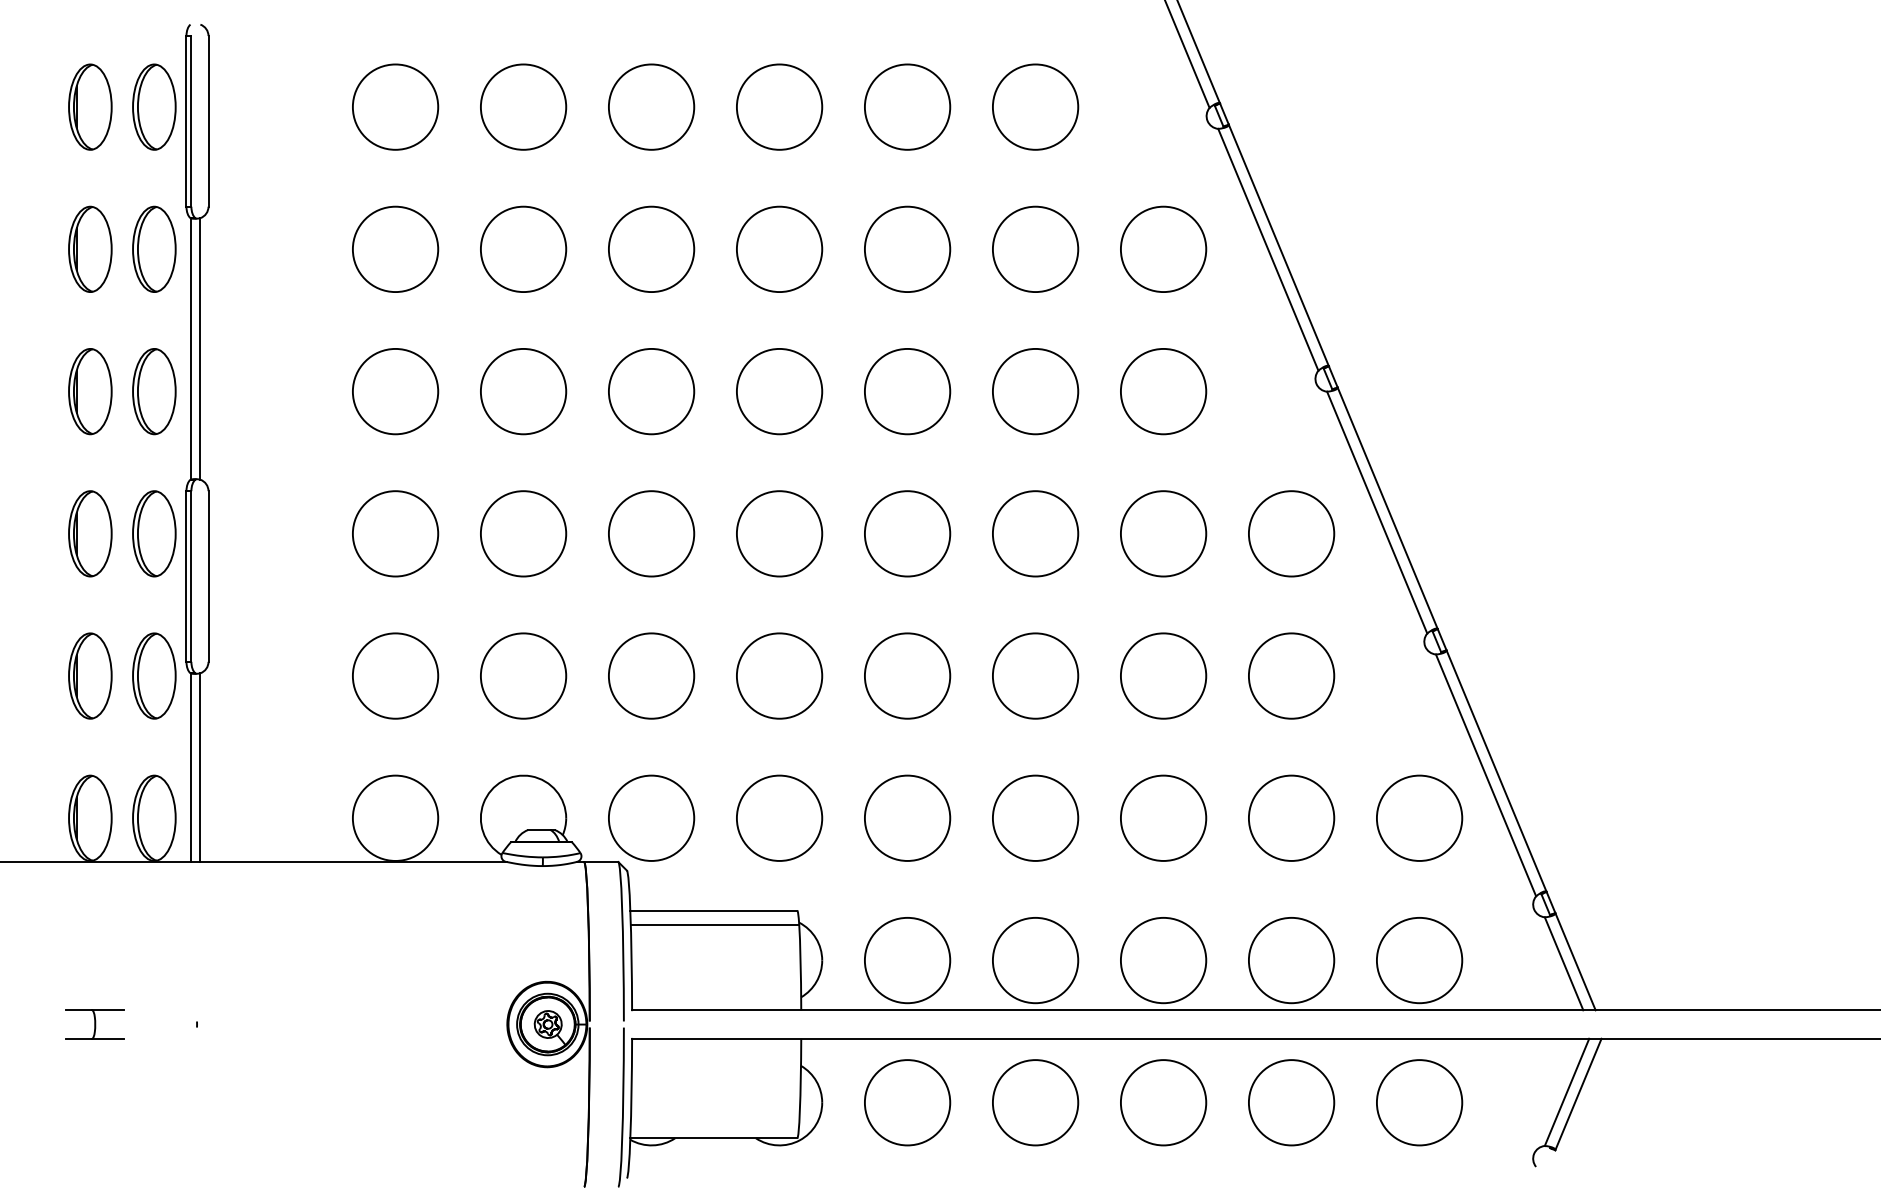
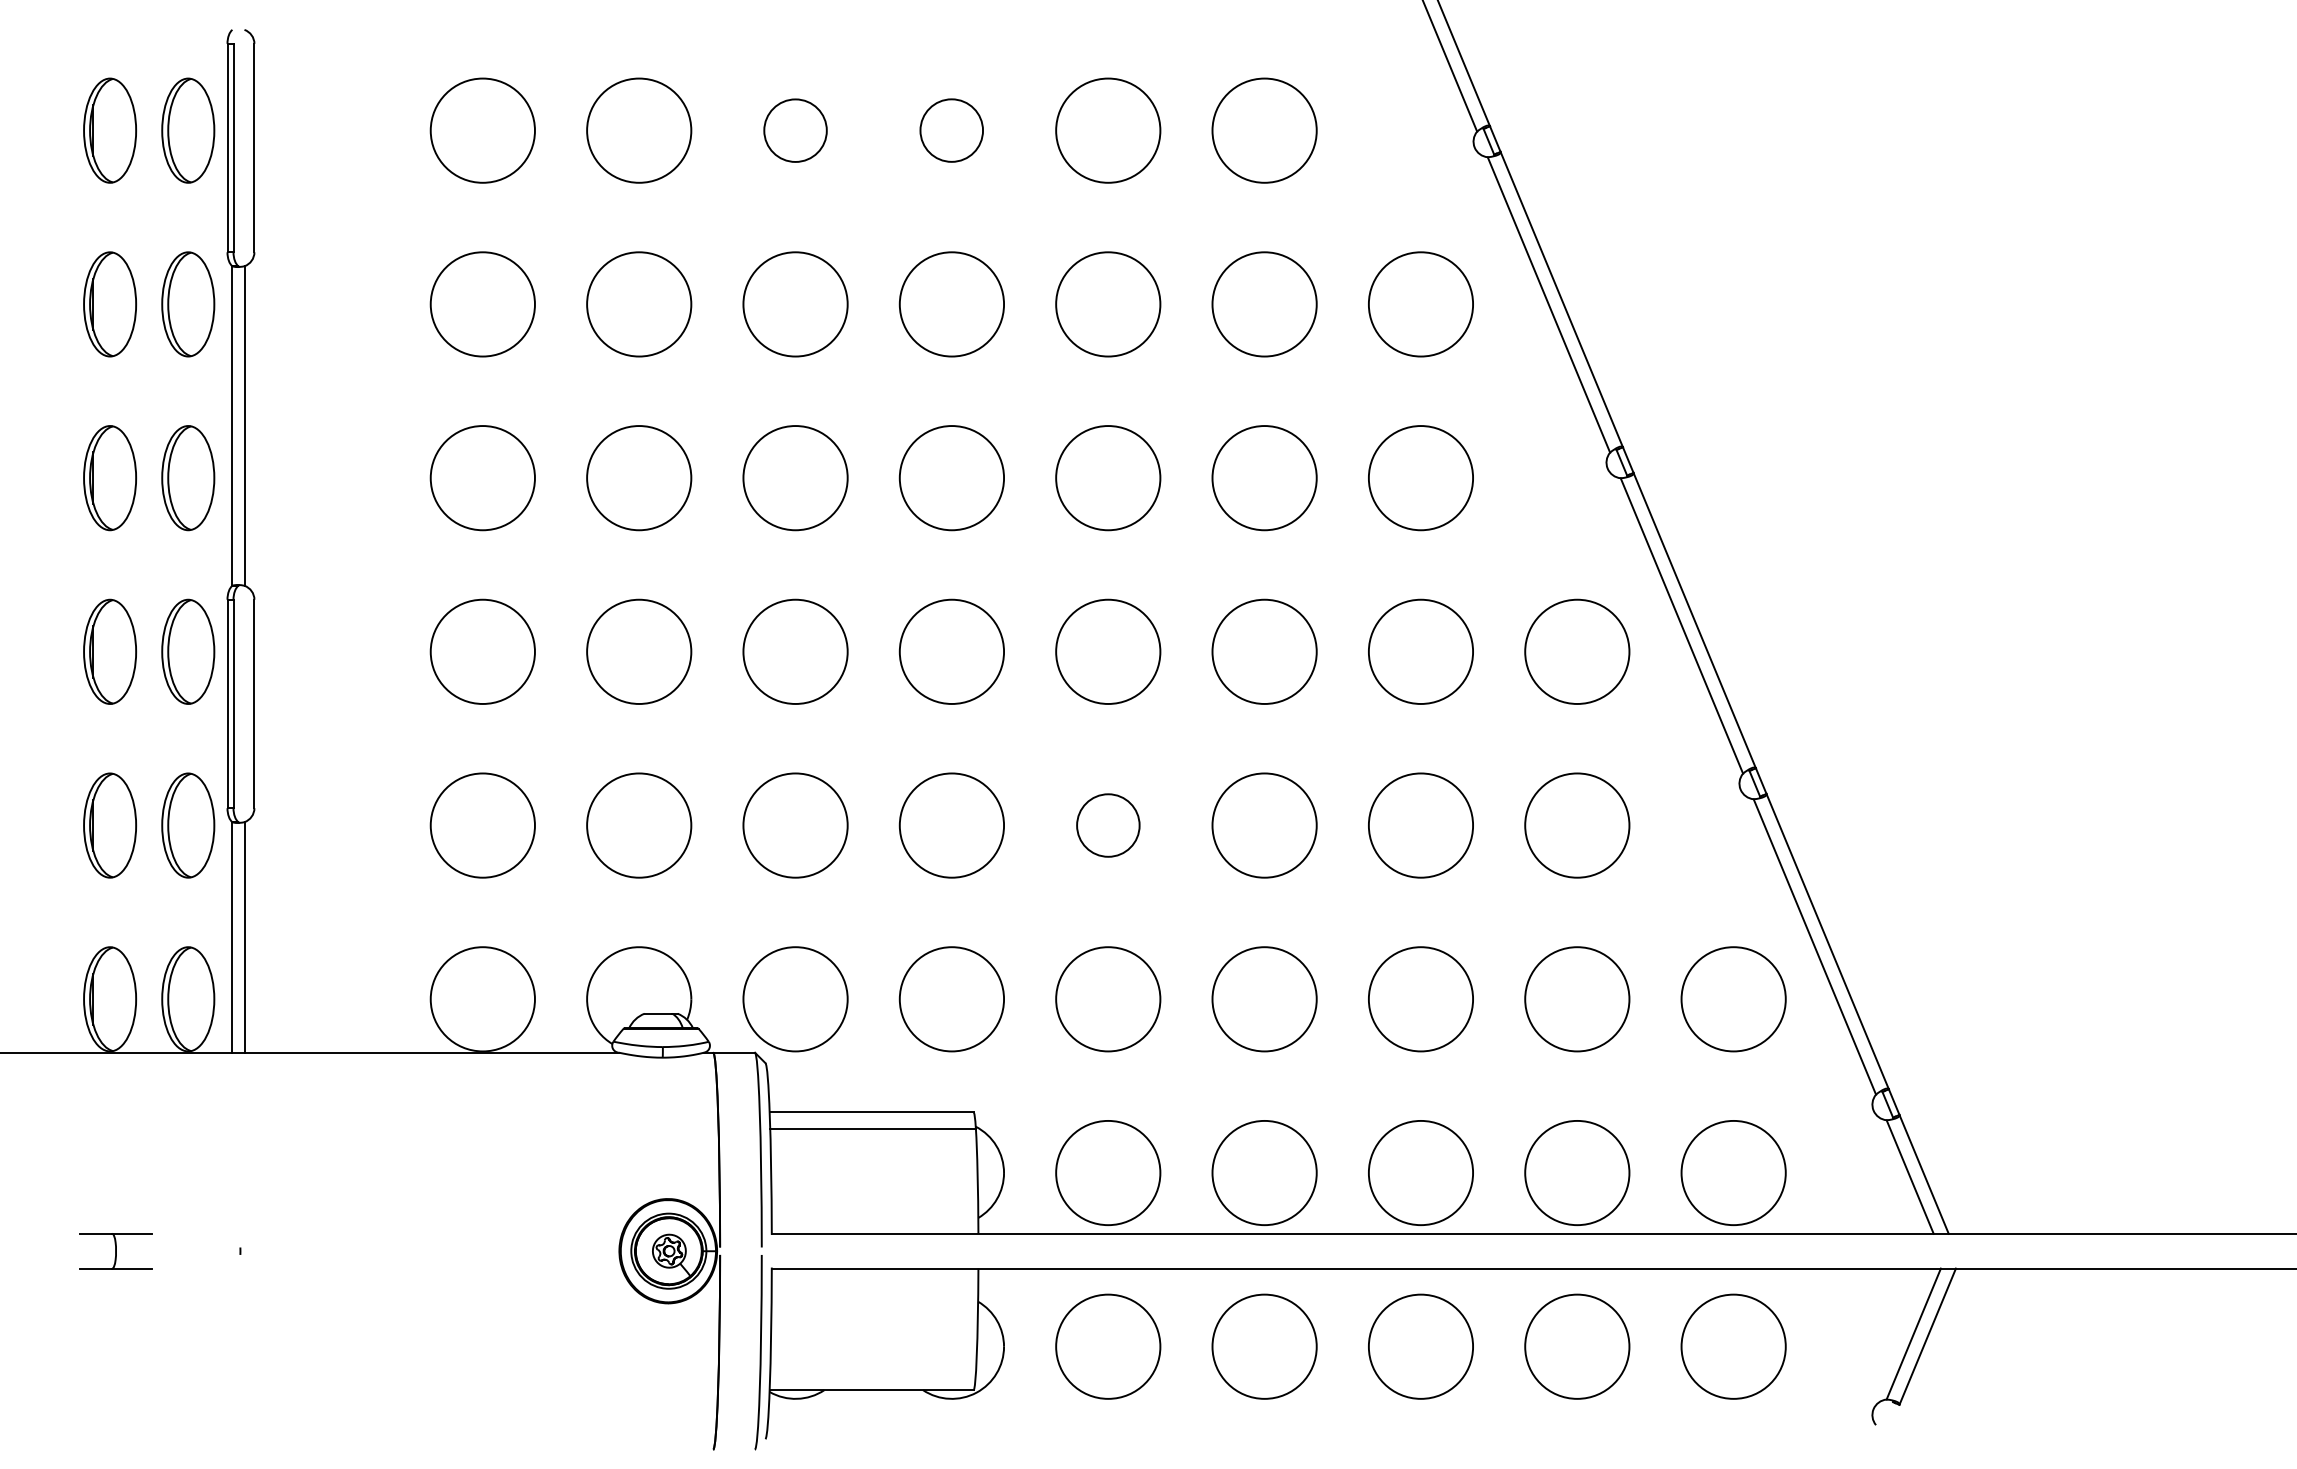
circle: (651, 107) -> (795, 130), size x0.6
circle: (779, 107) -> (951, 130), size x0.6
circle: (907, 676) -> (1108, 825), size x0.6

